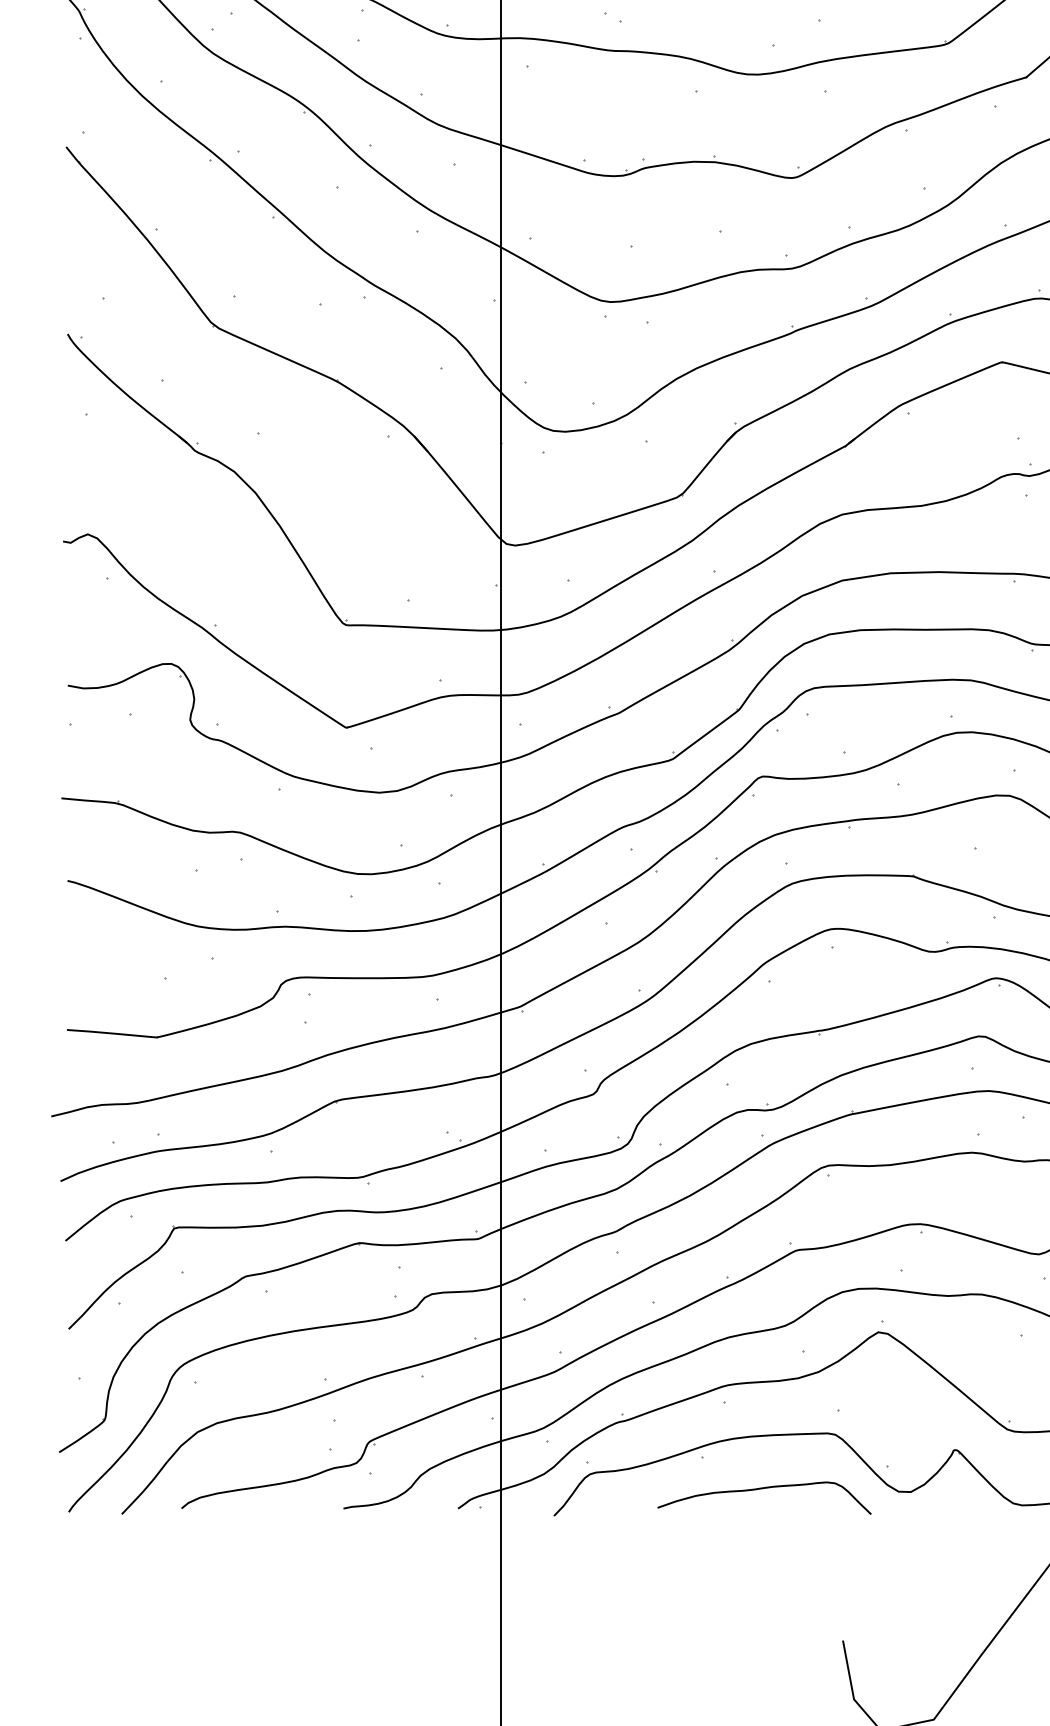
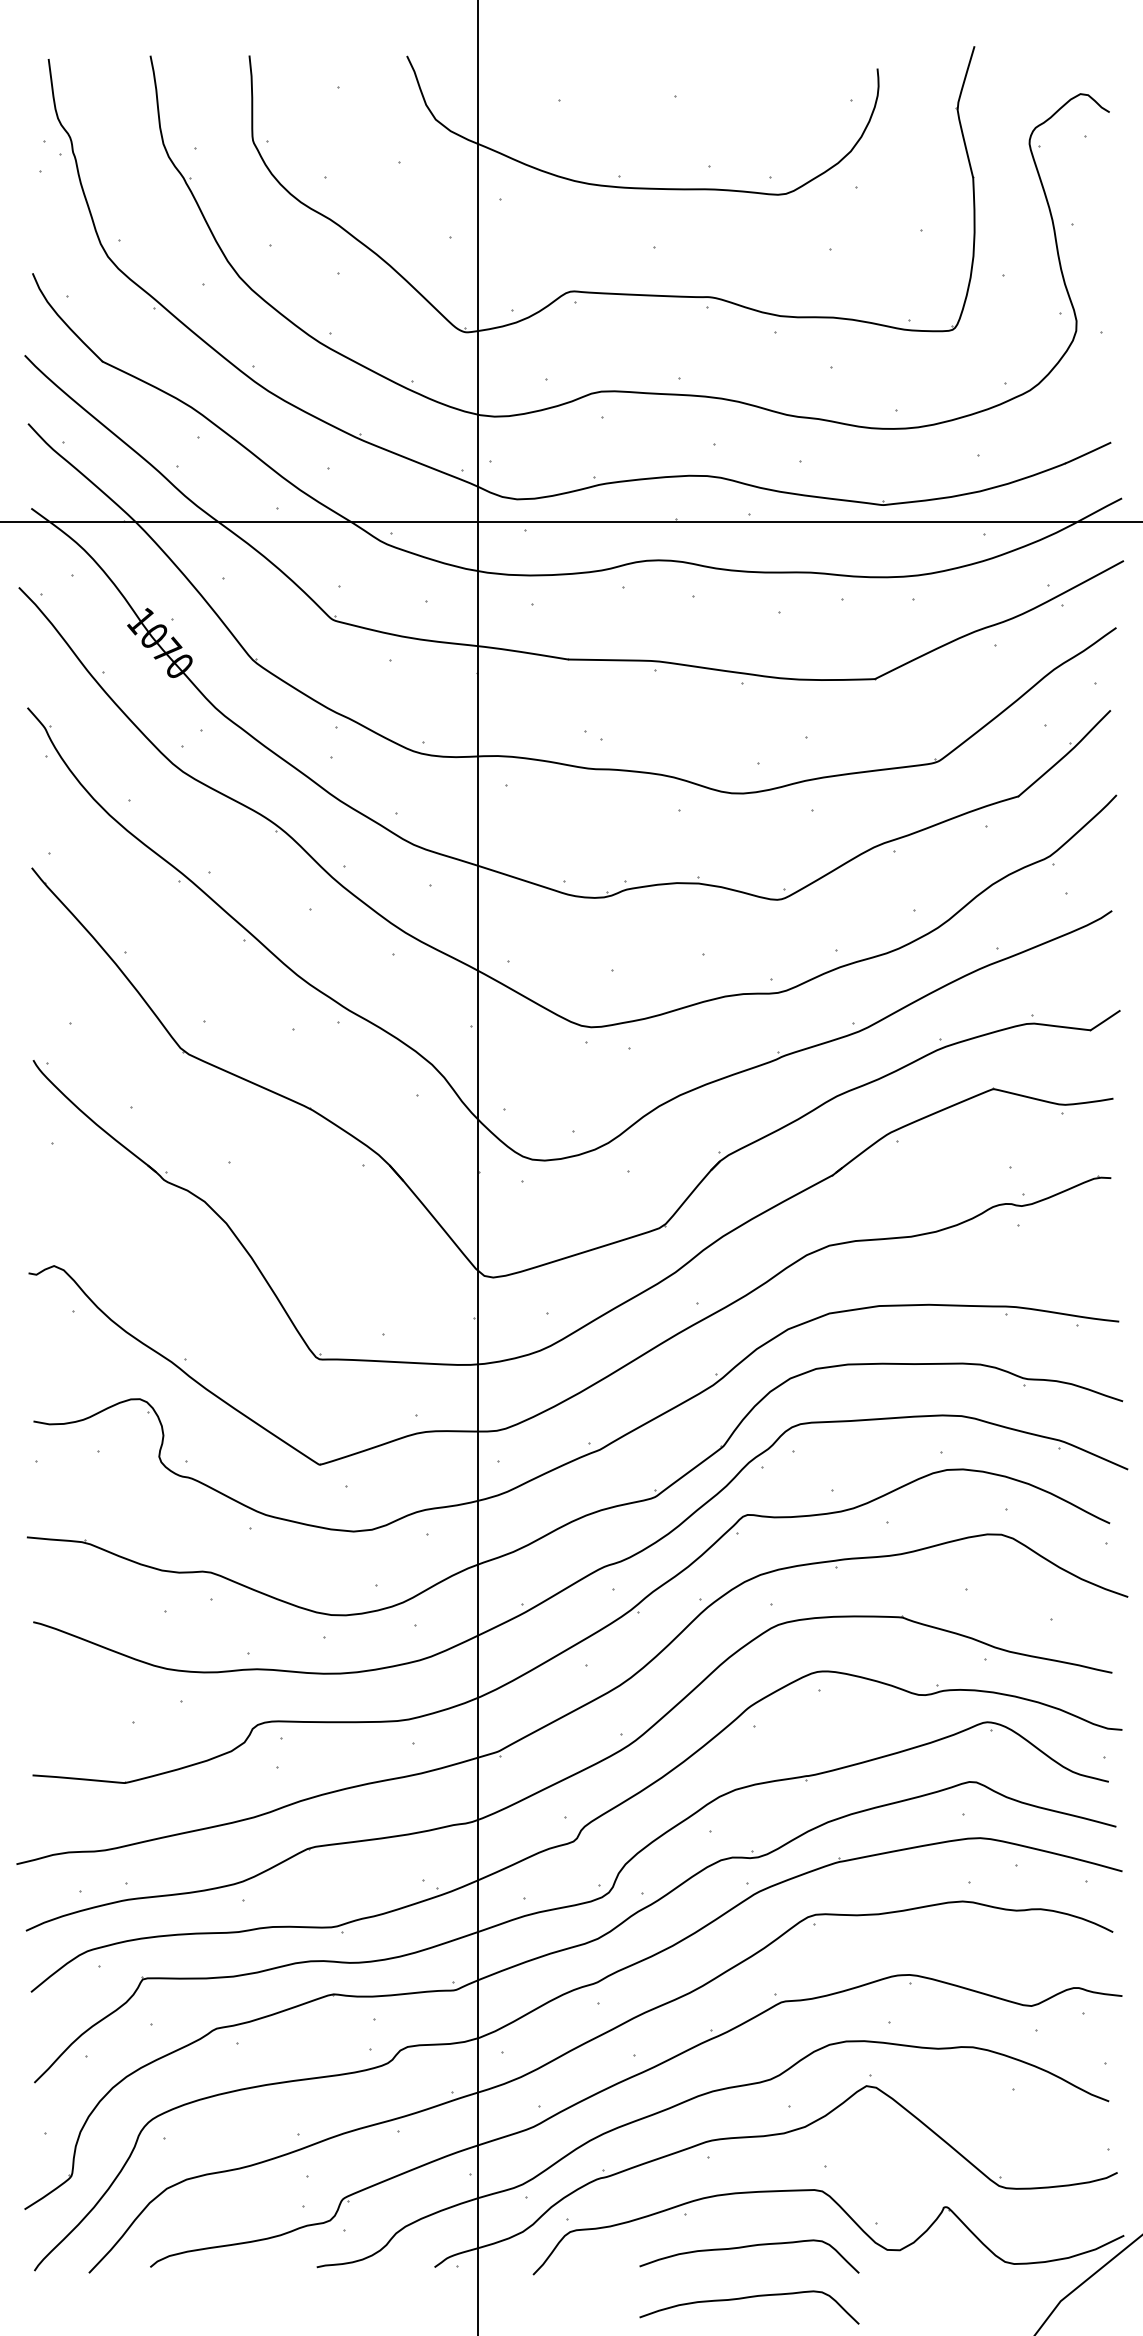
curve: (763, 1538) -> (748, 2298), added

